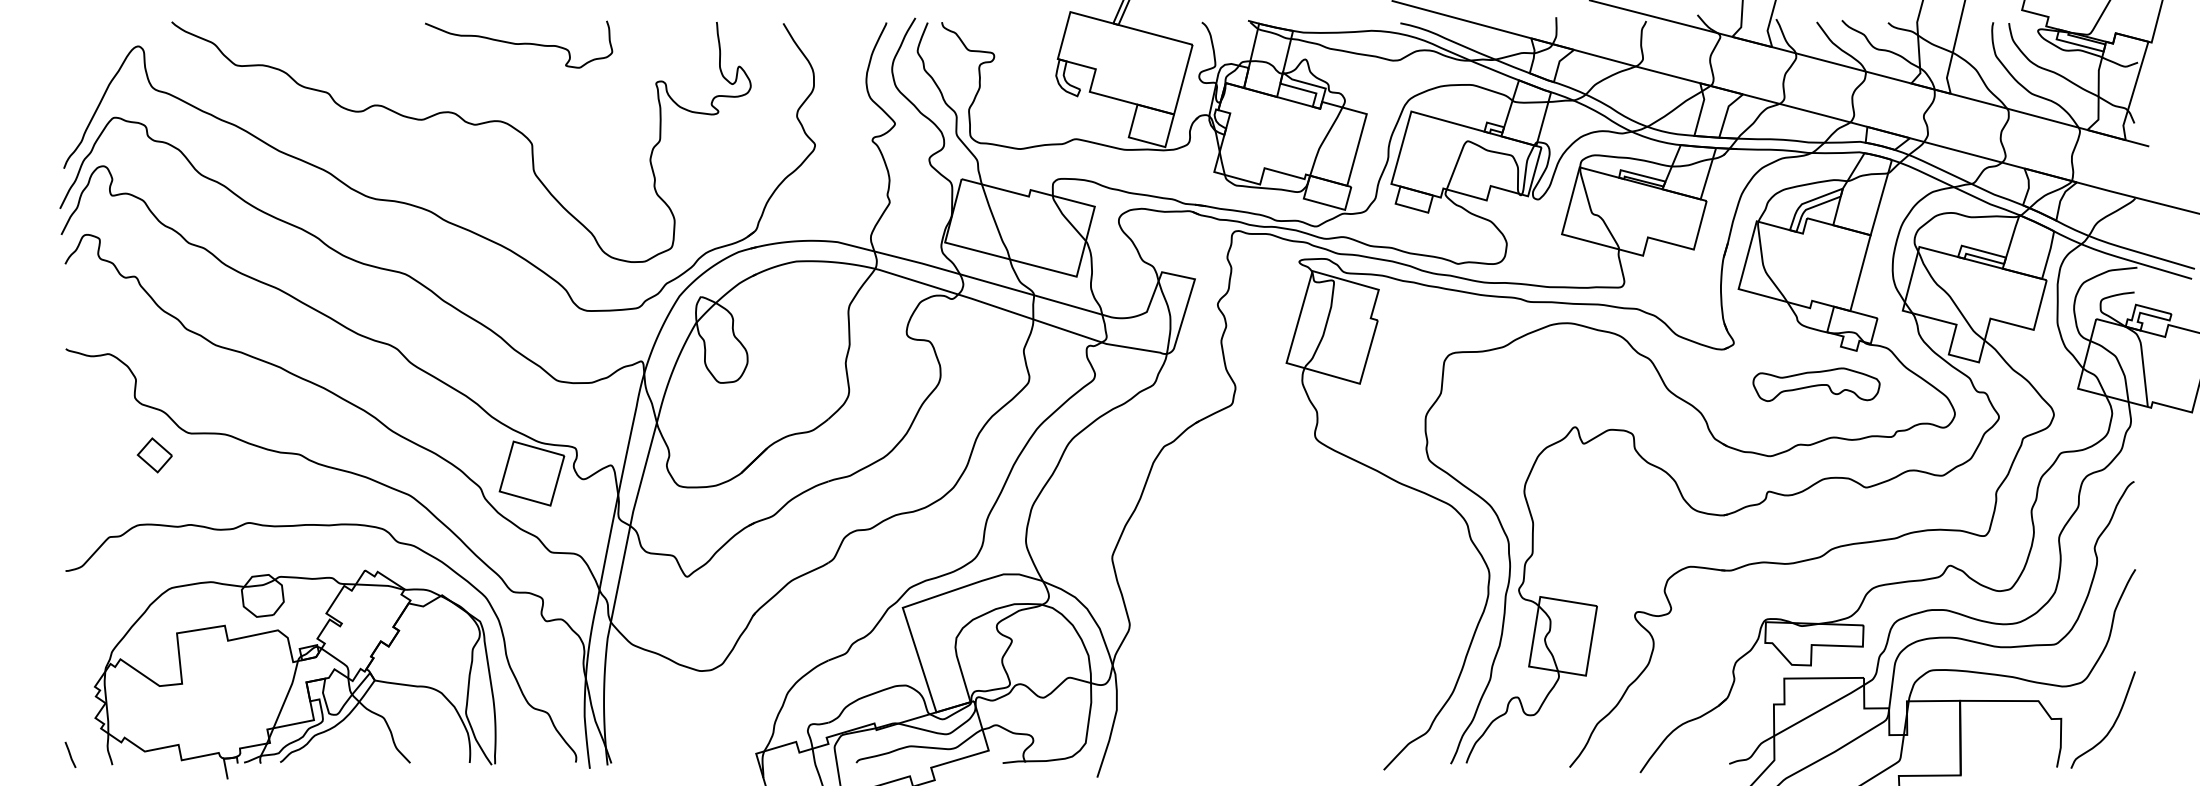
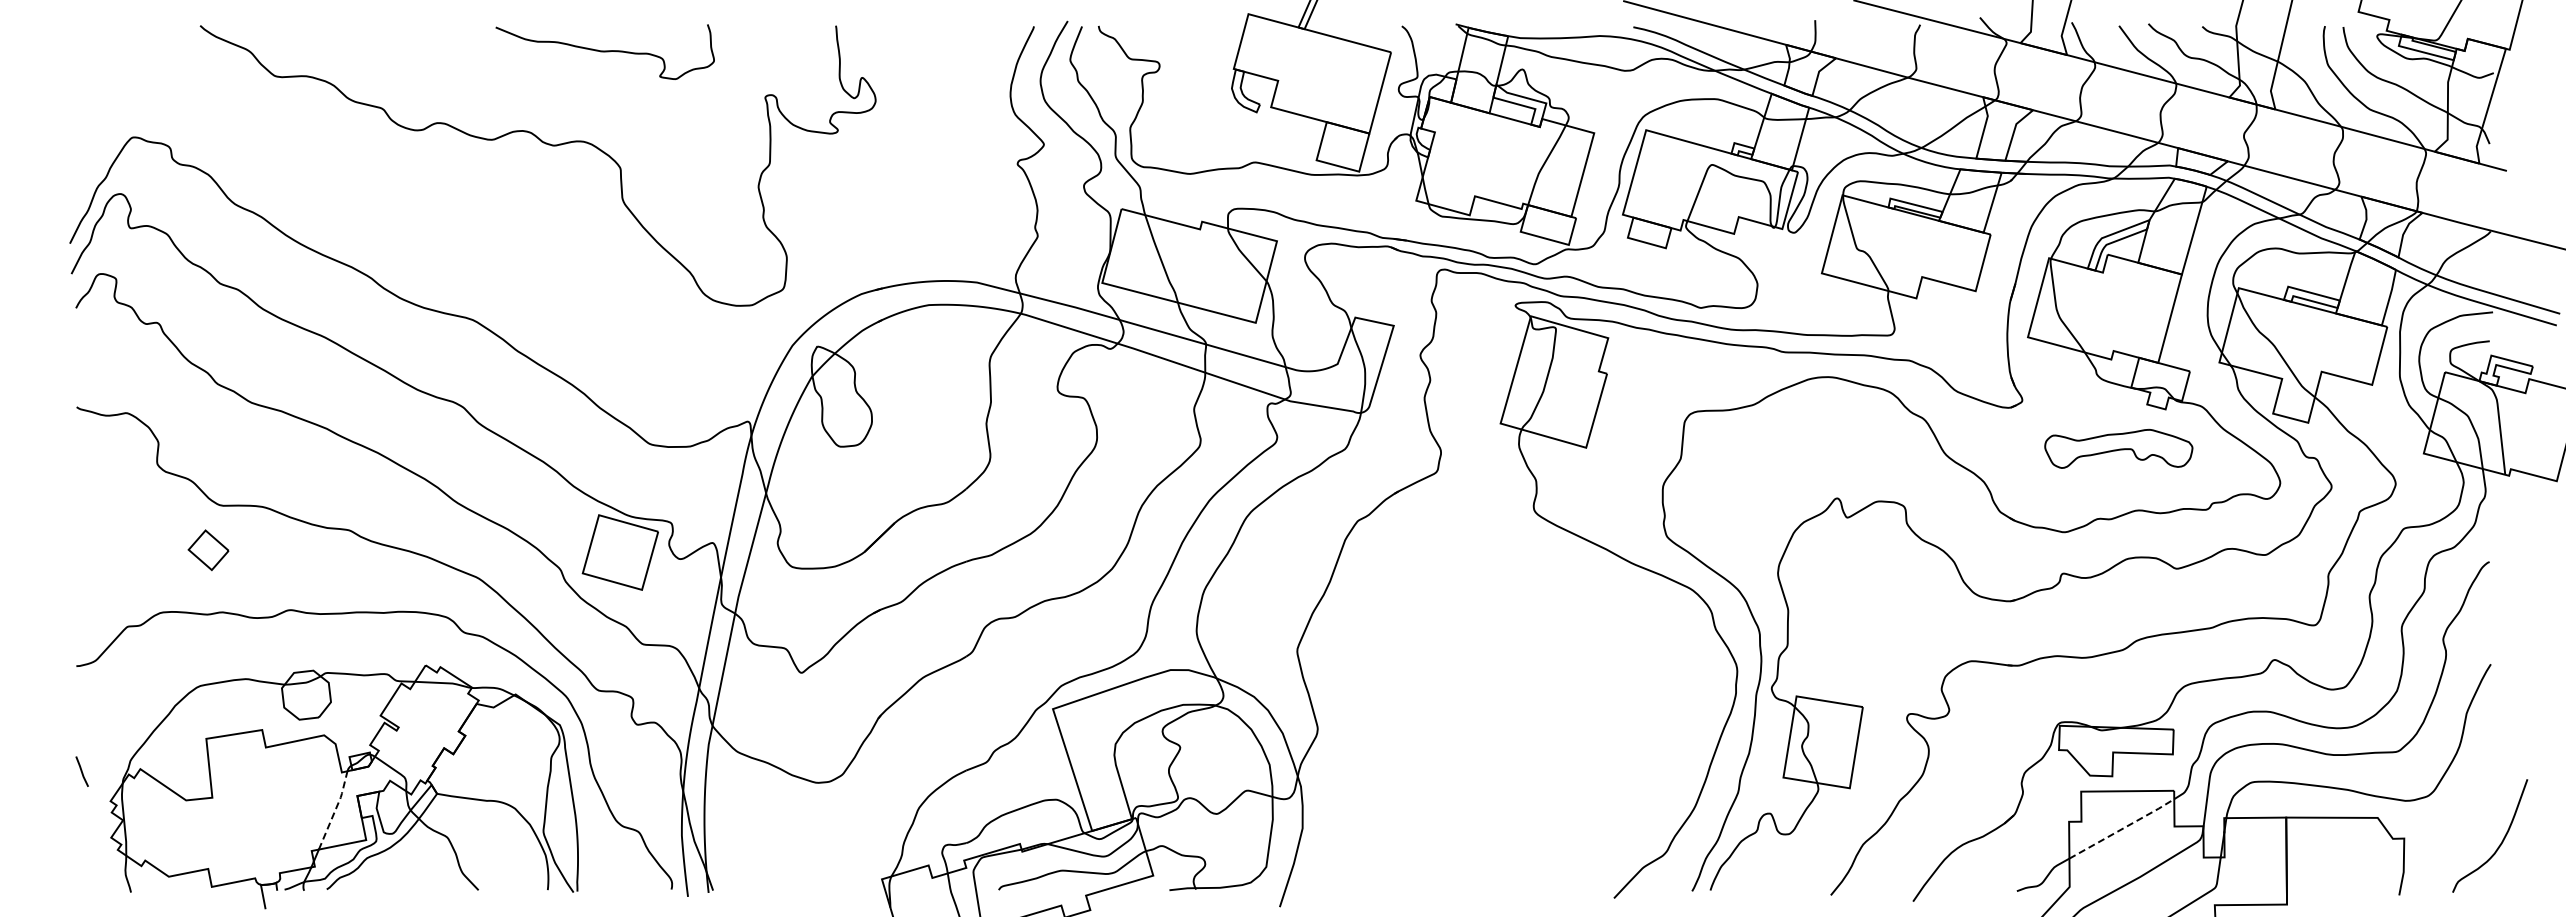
part: (421, 206) -> (491, 241), removed
part: (154, 455) -> (208, 550), moved
line: (287, 693) -> (335, 809), solid -> dashed
line: (1820, 710) -> (2123, 828), solid -> dashed
curve: (2112, 724) -> (2501, 841), moved
line: (69, 754) -> (81, 771), moved

